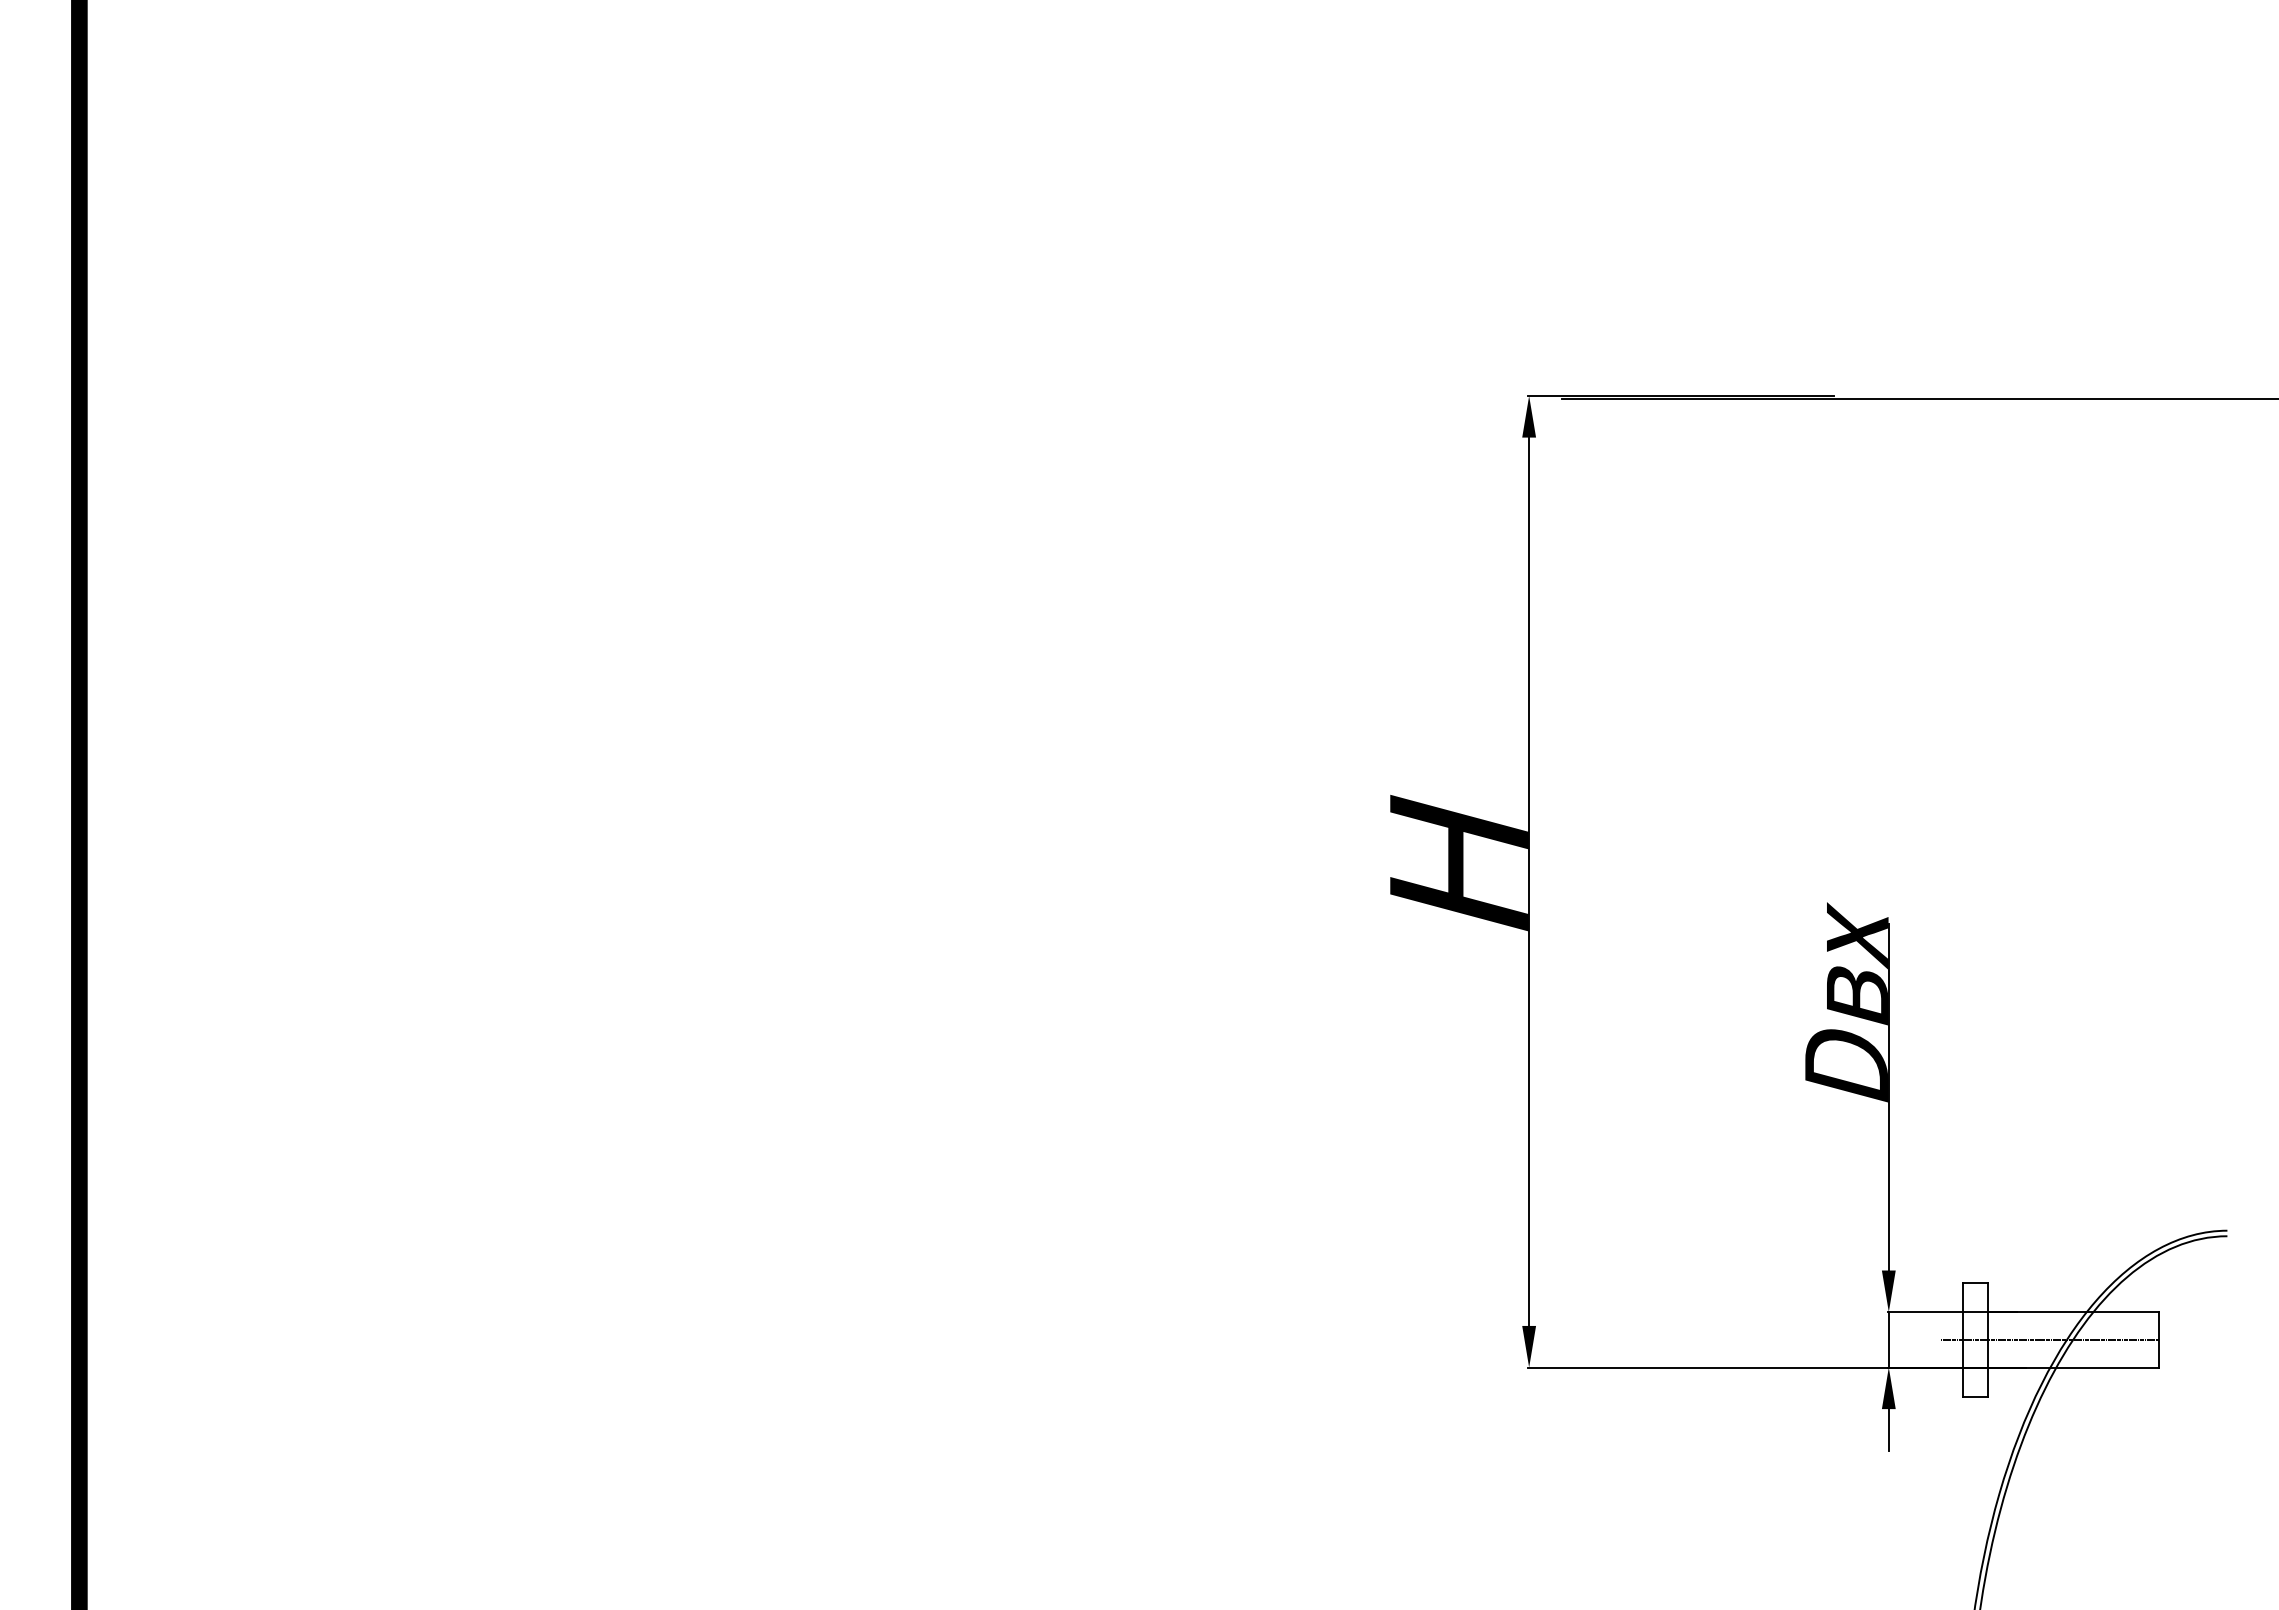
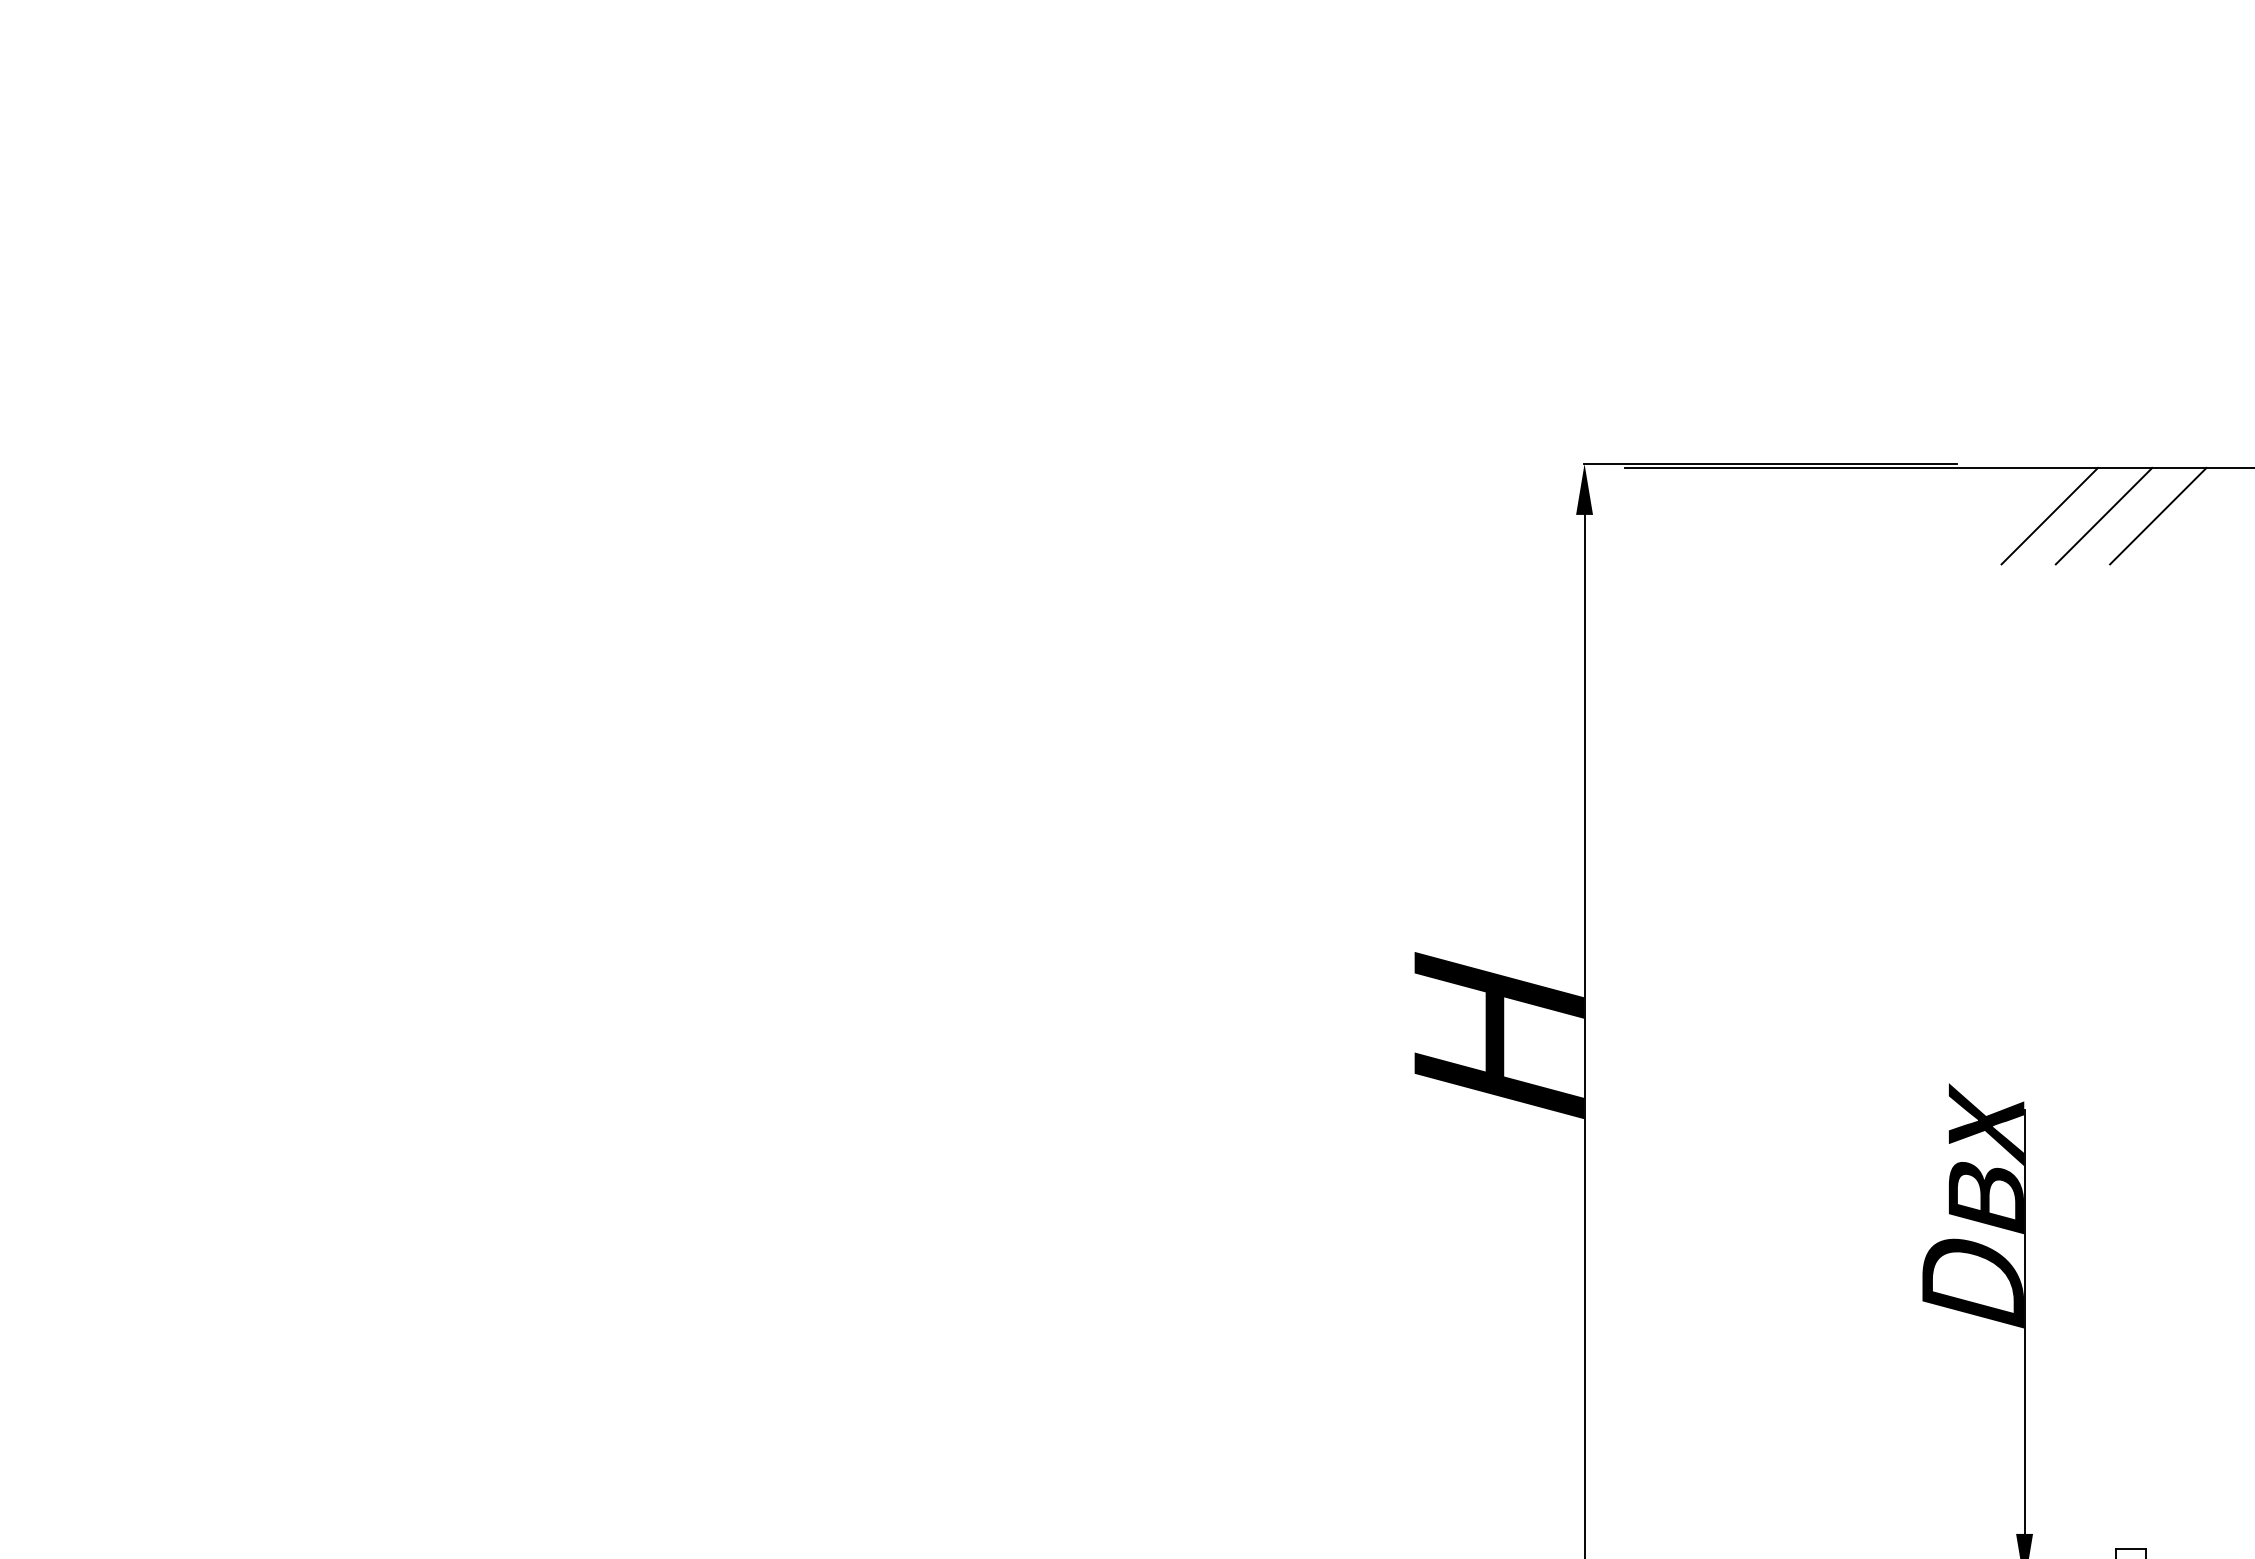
line: (1909, 438) -> (2049, 516), added
line: (1953, 438) -> (2103, 516), added
line: (1997, 438) -> (2157, 516), added

